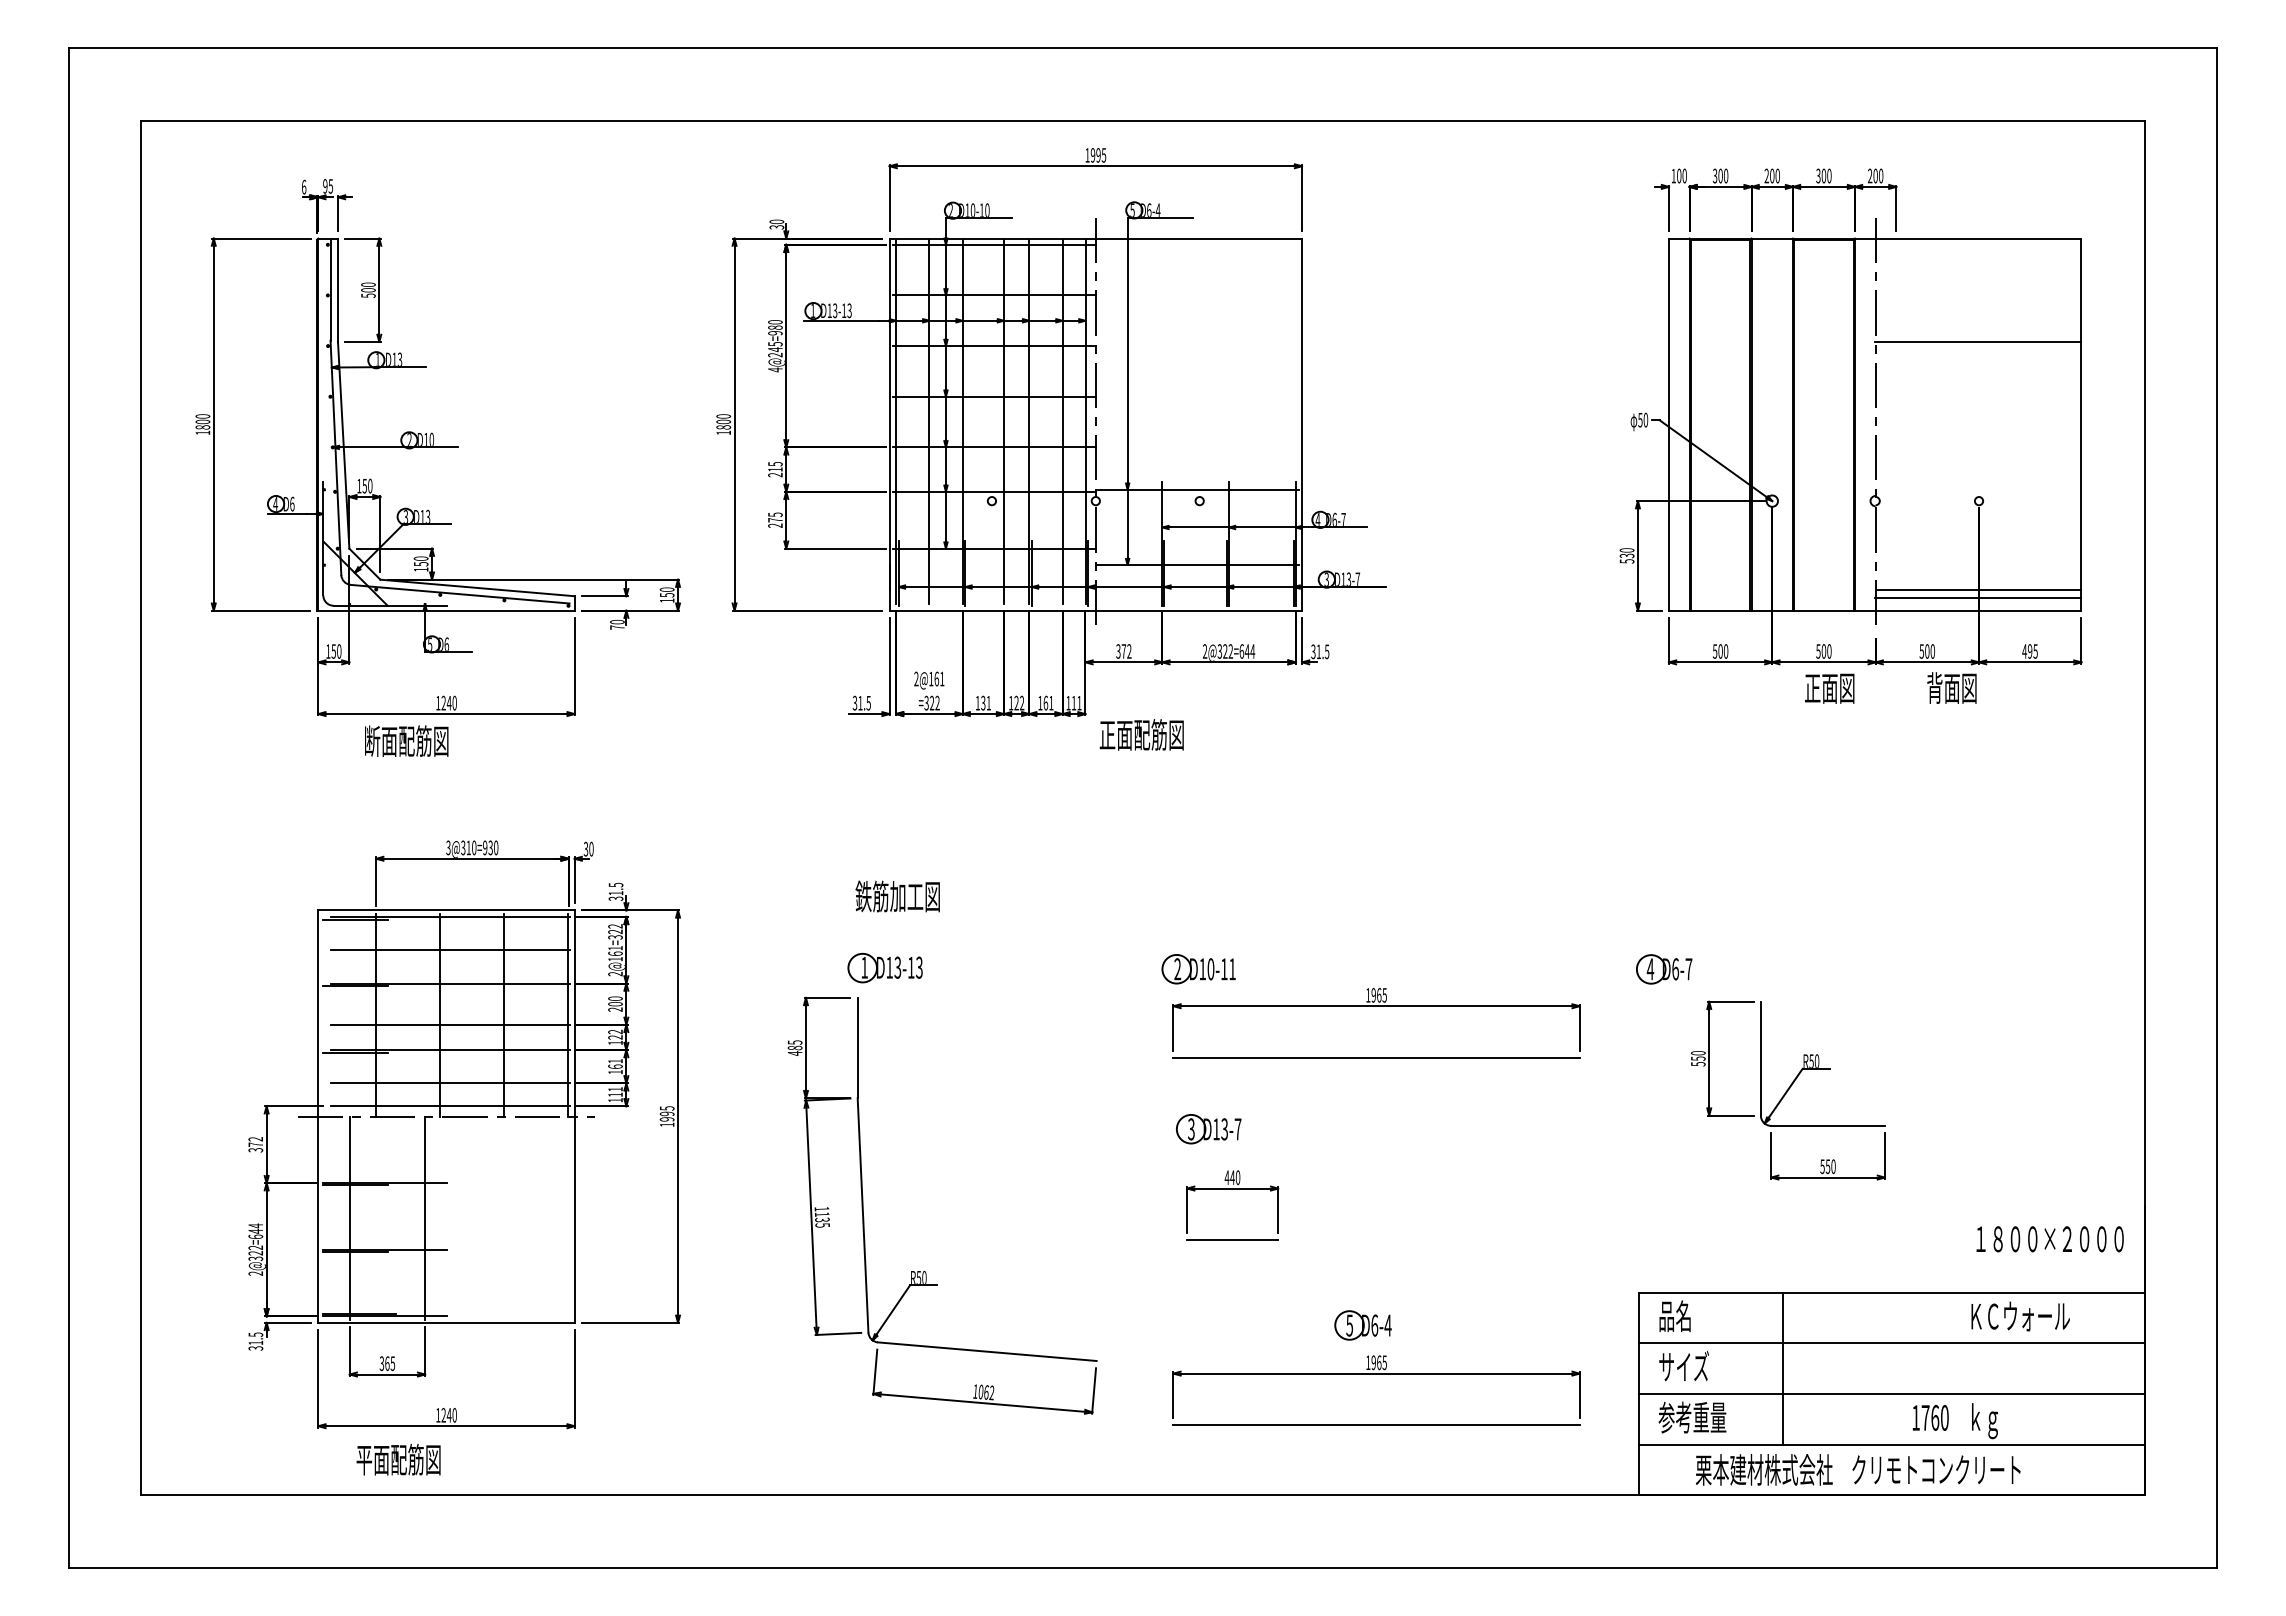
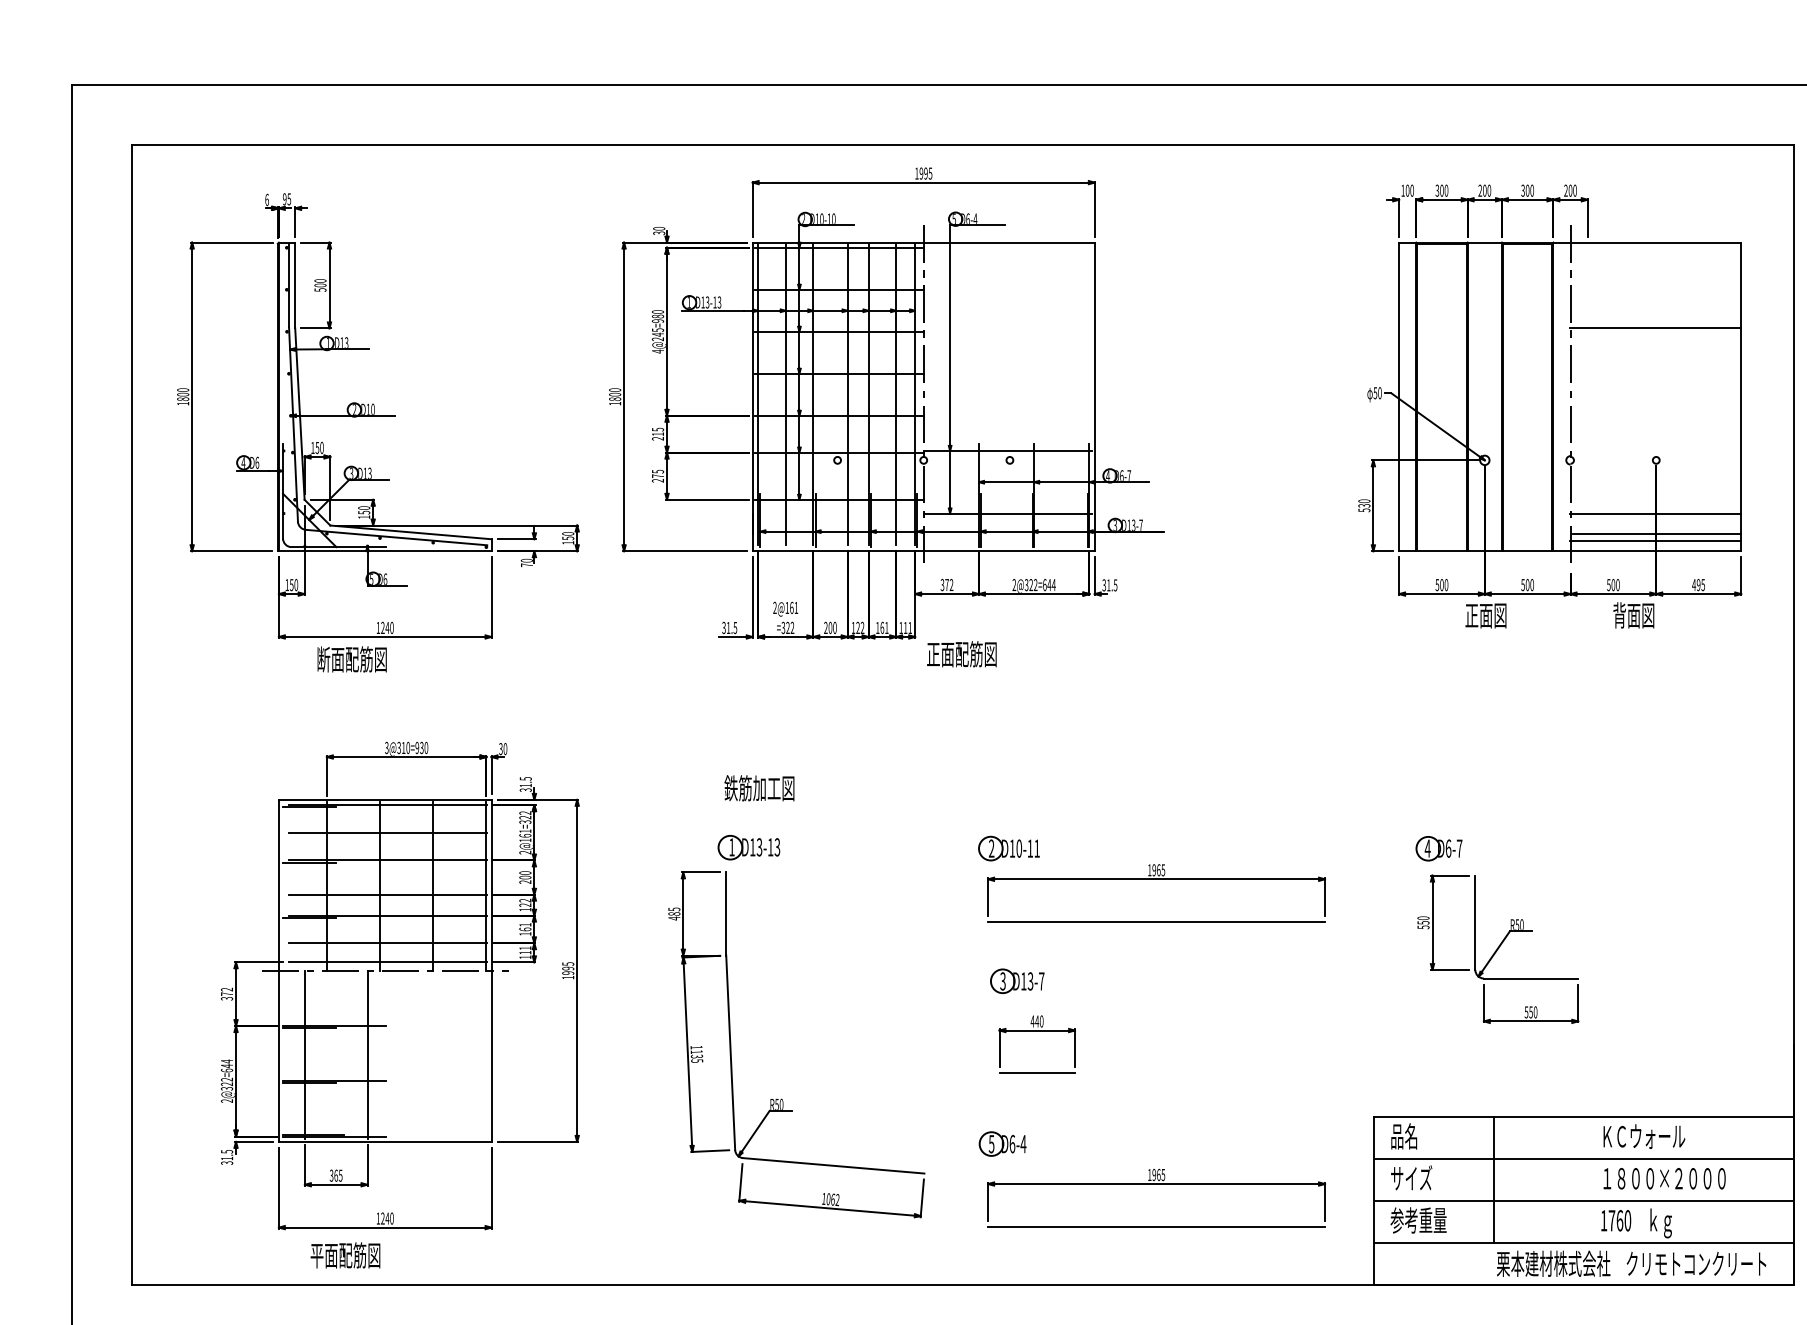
line: (1978, 565) -> (1655, 513), added
text: (1829, 688) -> (1485, 615), moved
text: (983, 702) -> (830, 627), 131 -> 200
part: (1664, 969) -> (1439, 848), moved
text: (2049, 1239) -> (1664, 1178), moved
text: (2020, 1316) -> (1644, 1136), moved
part: (1362, 1325) -> (1002, 1144), moved
text: (1858, 1469) -> (1631, 1263), moved

